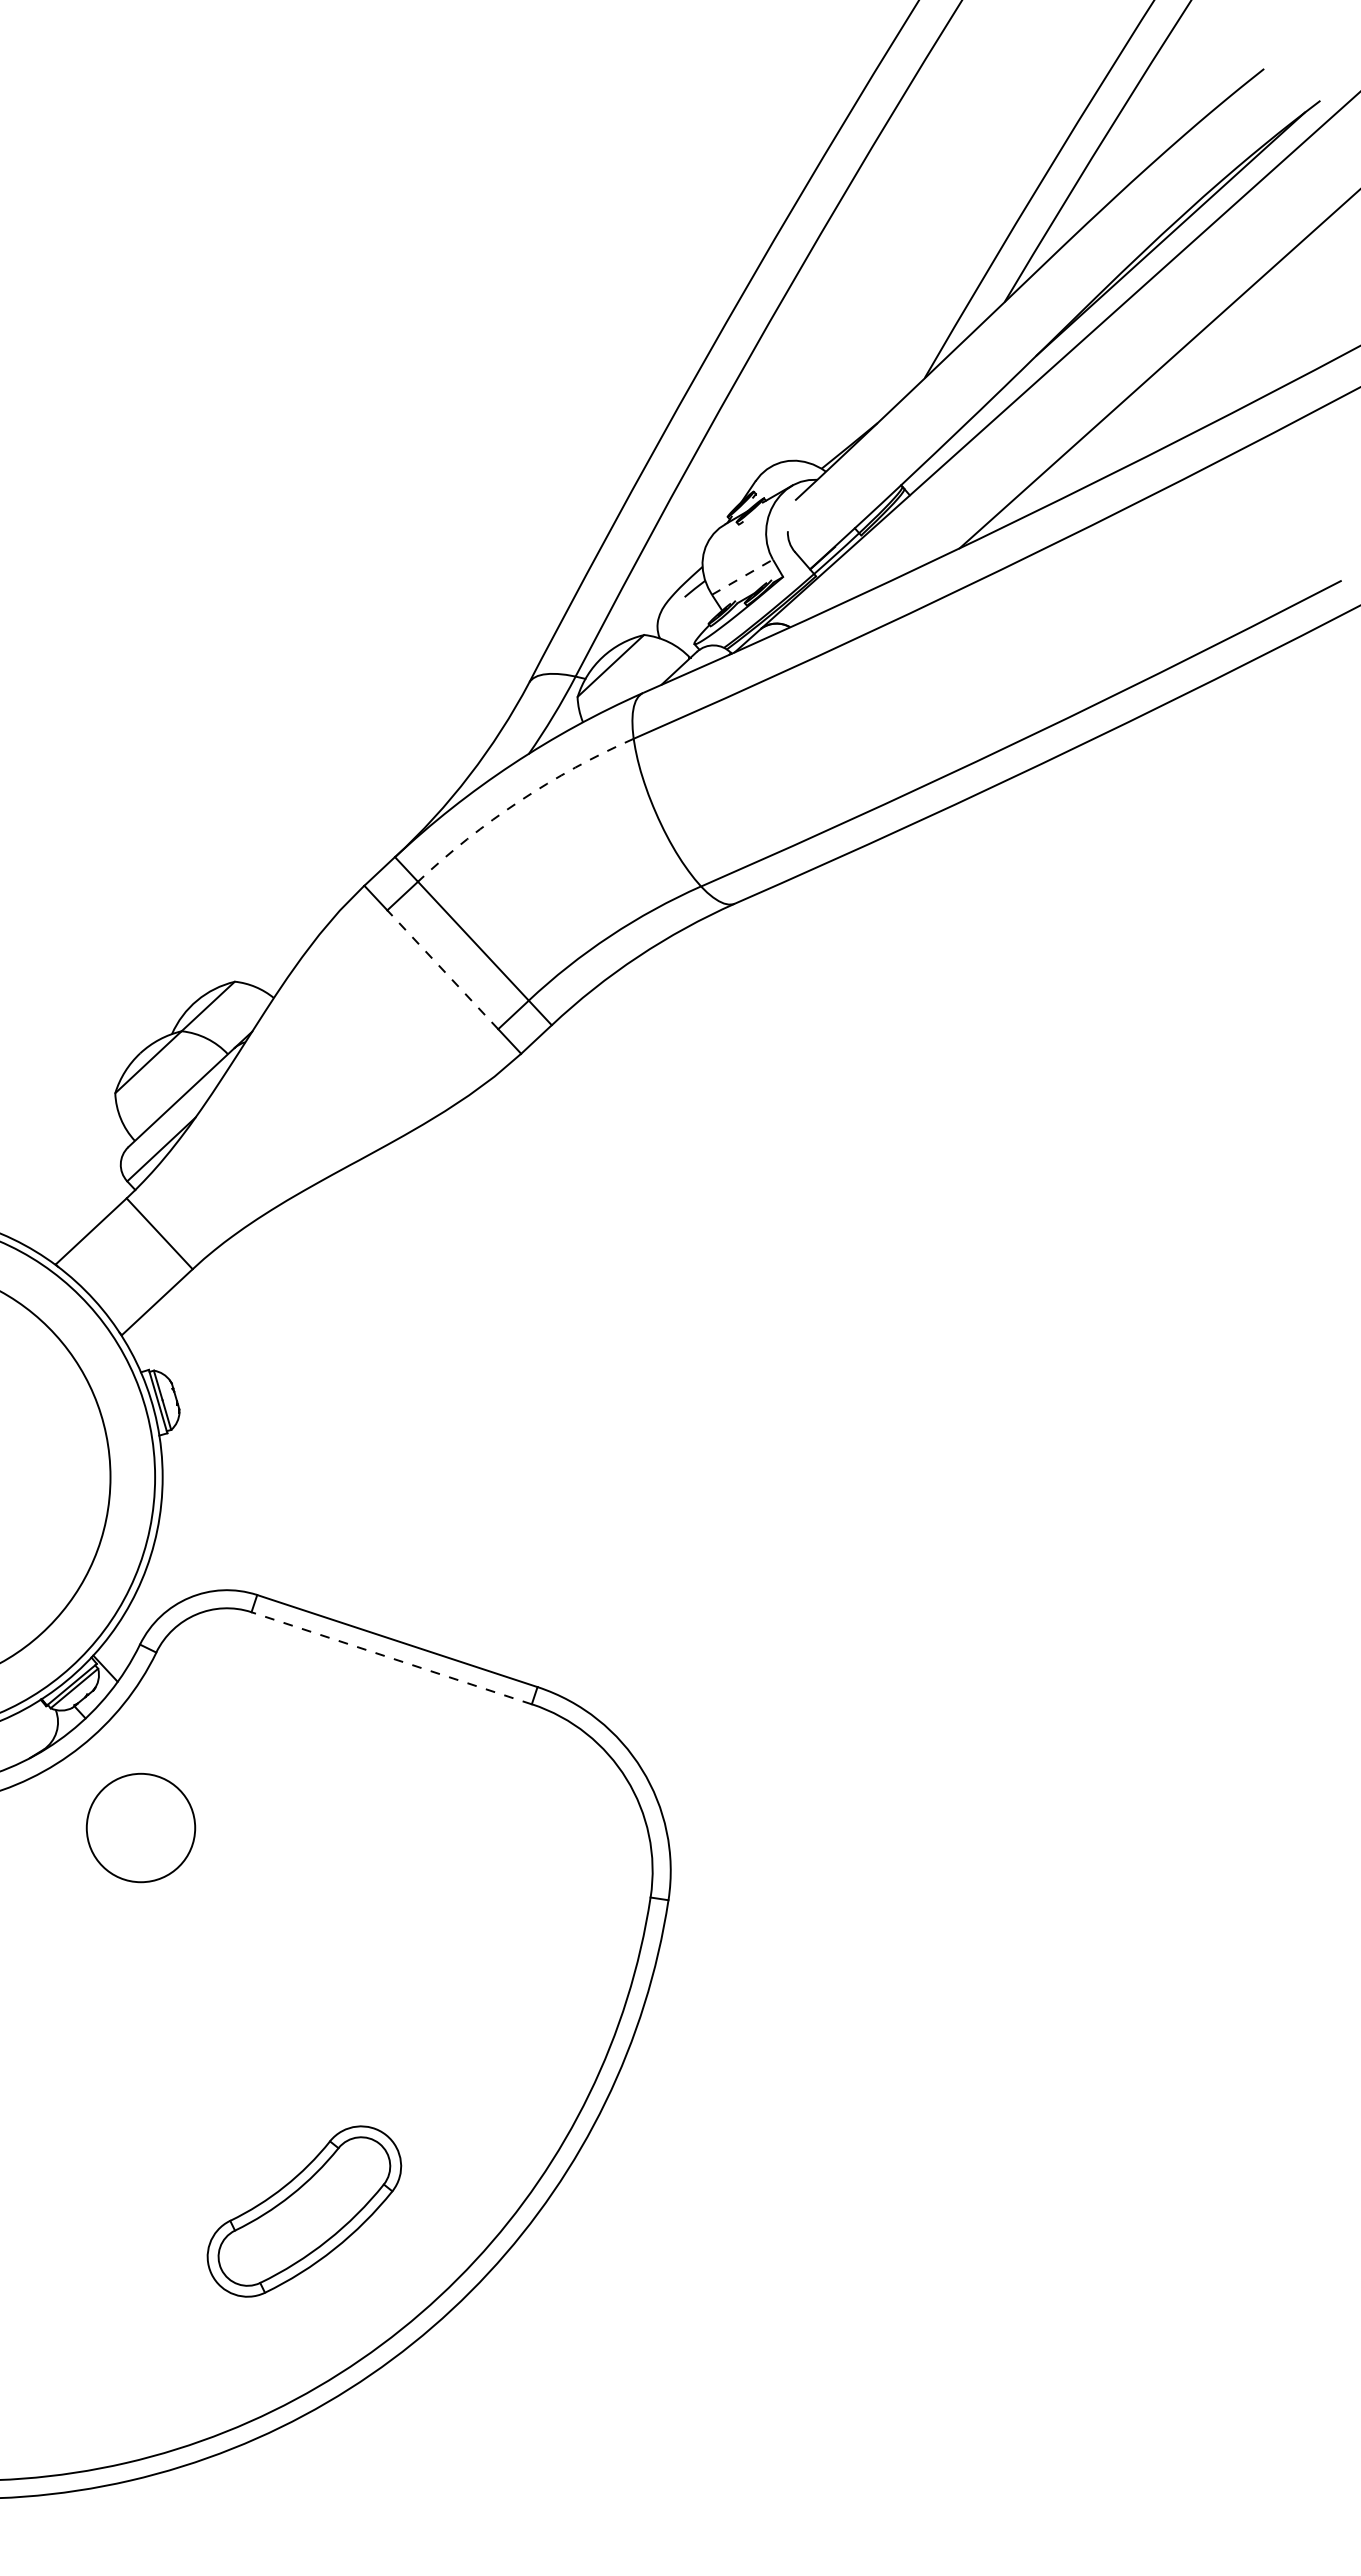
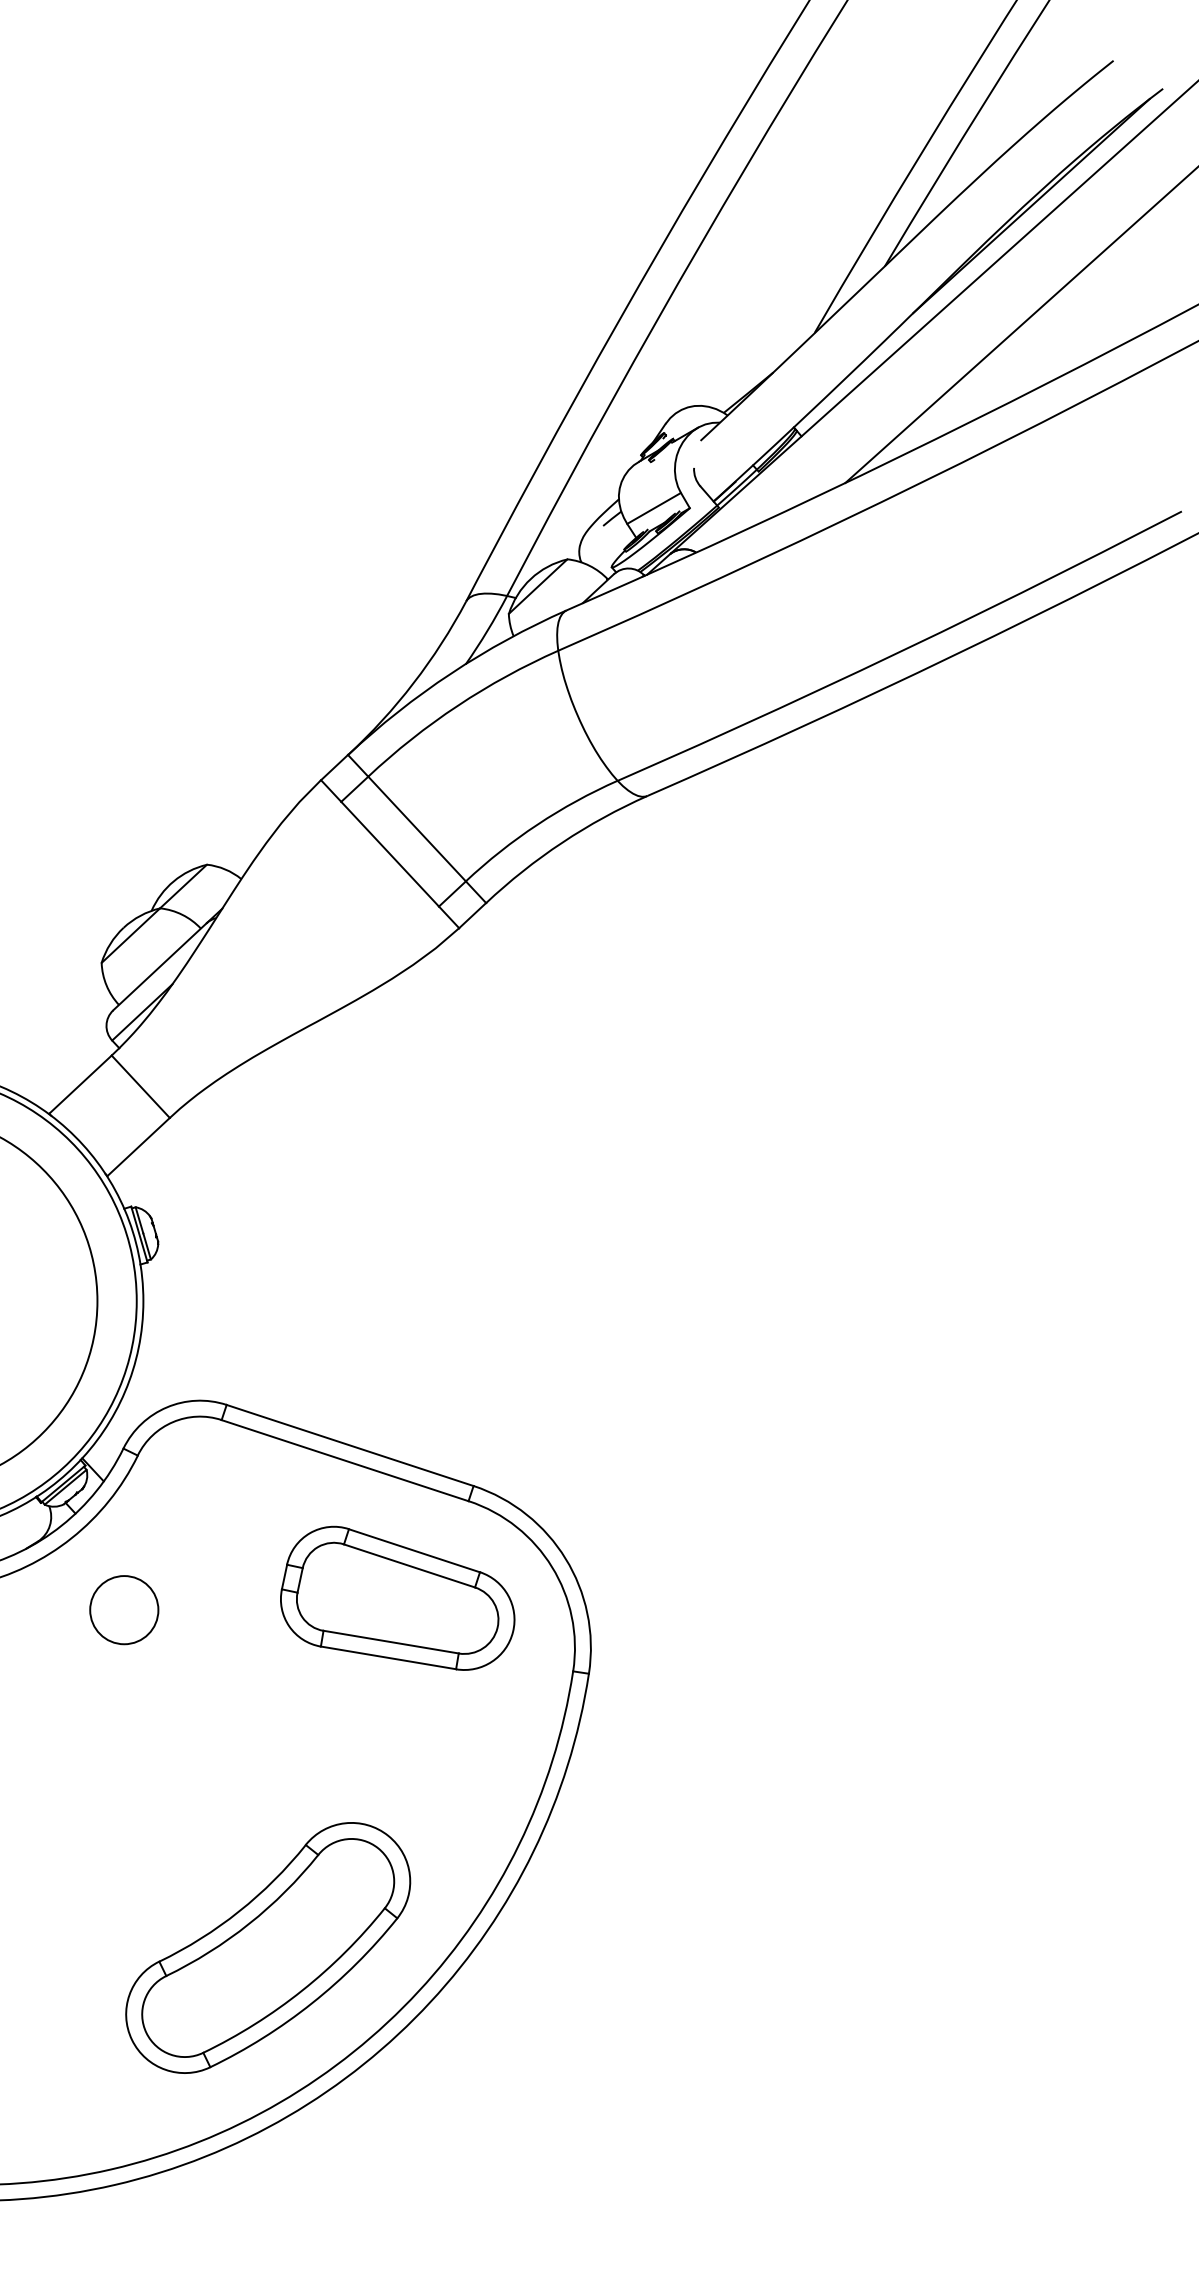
line: (742, 576) -> (654, 507), dashed -> solid
arc: (519, 801) -> (457, 705), dashed -> solid
line: (442, 969) -> (389, 853), dashed -> solid
line: (391, 1658) -> (344, 1460), dashed -> solid
part: (451, 1814) -> (397, 1598), added
circle: (140, 1827) -> (123, 1609), size x0.71
part: (304, 2211) -> (268, 1947), size x1.67

